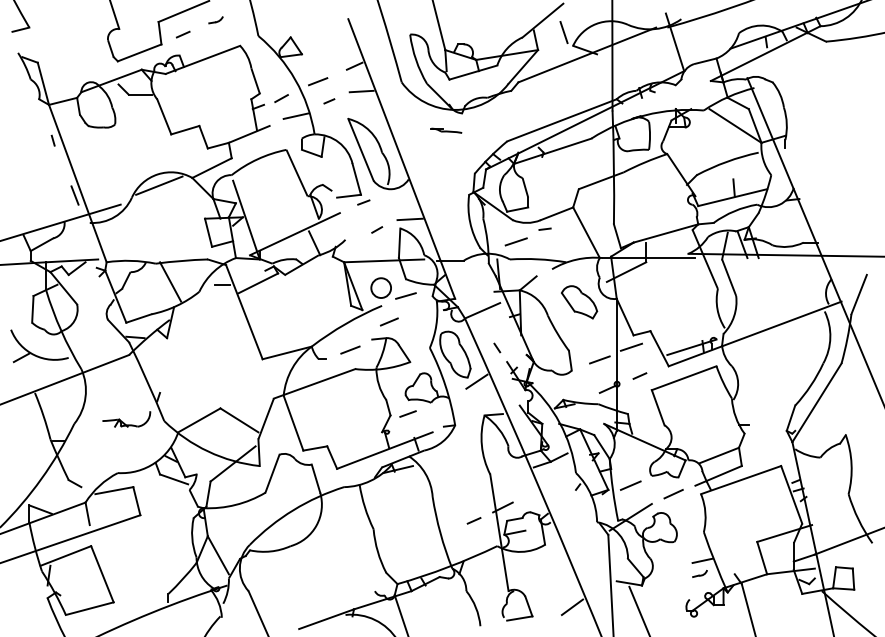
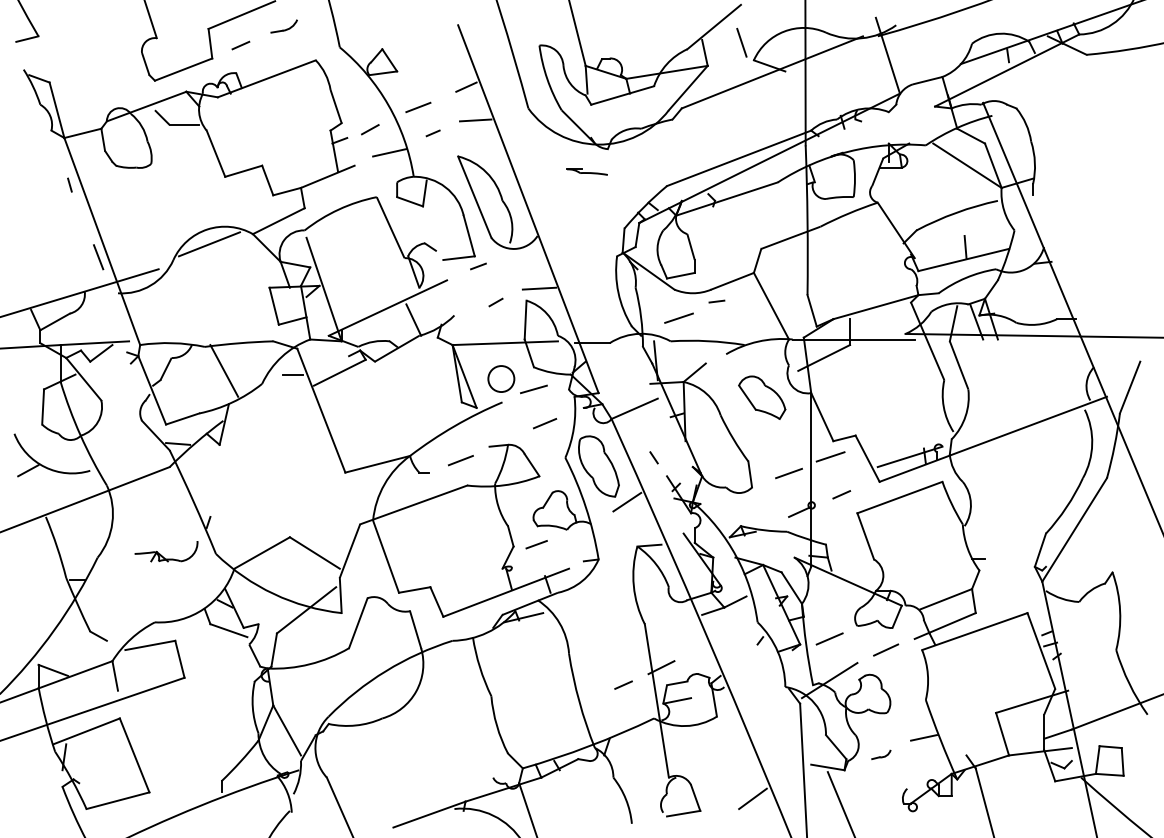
part: (215, 19) -> (283, 25), size x1.43
line: (389, 321) -> (545, 422), moved
part: (699, 573) -> (880, 754), moved

